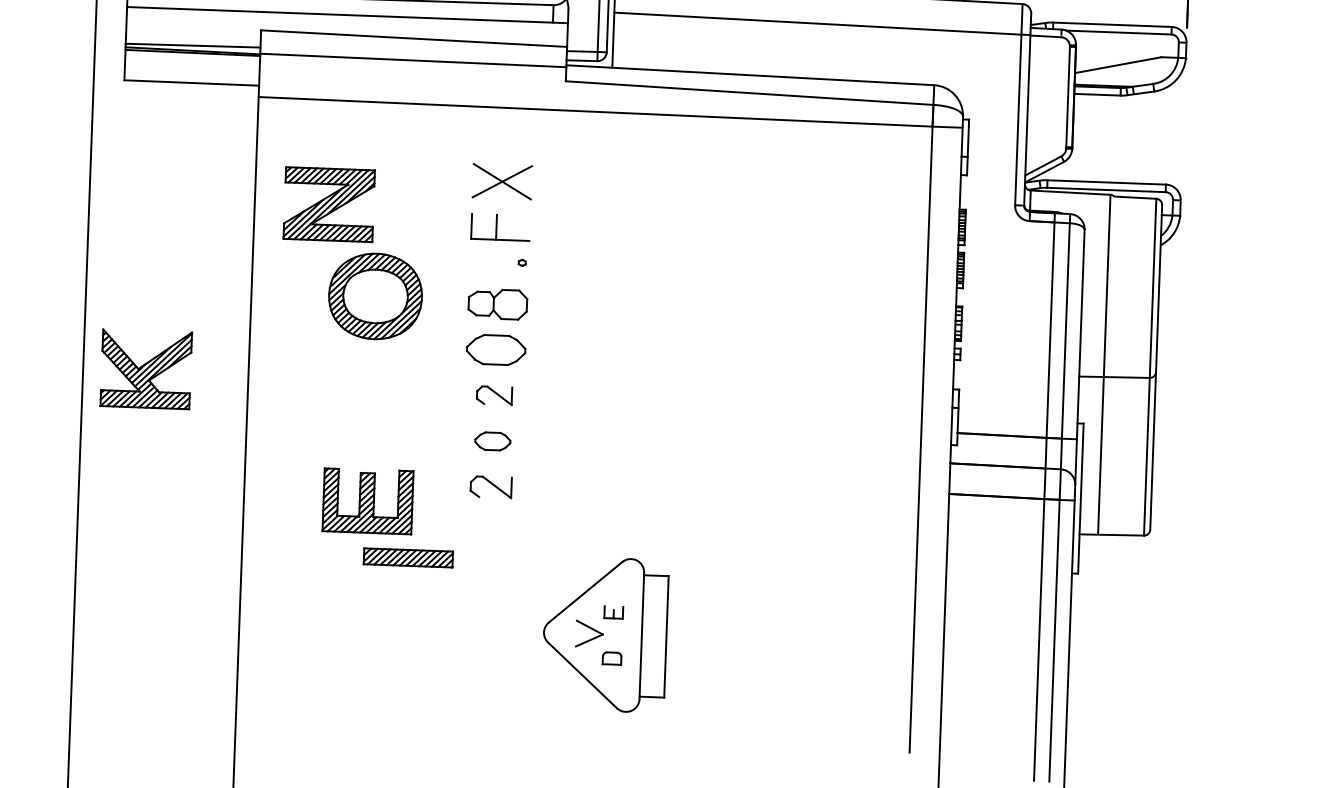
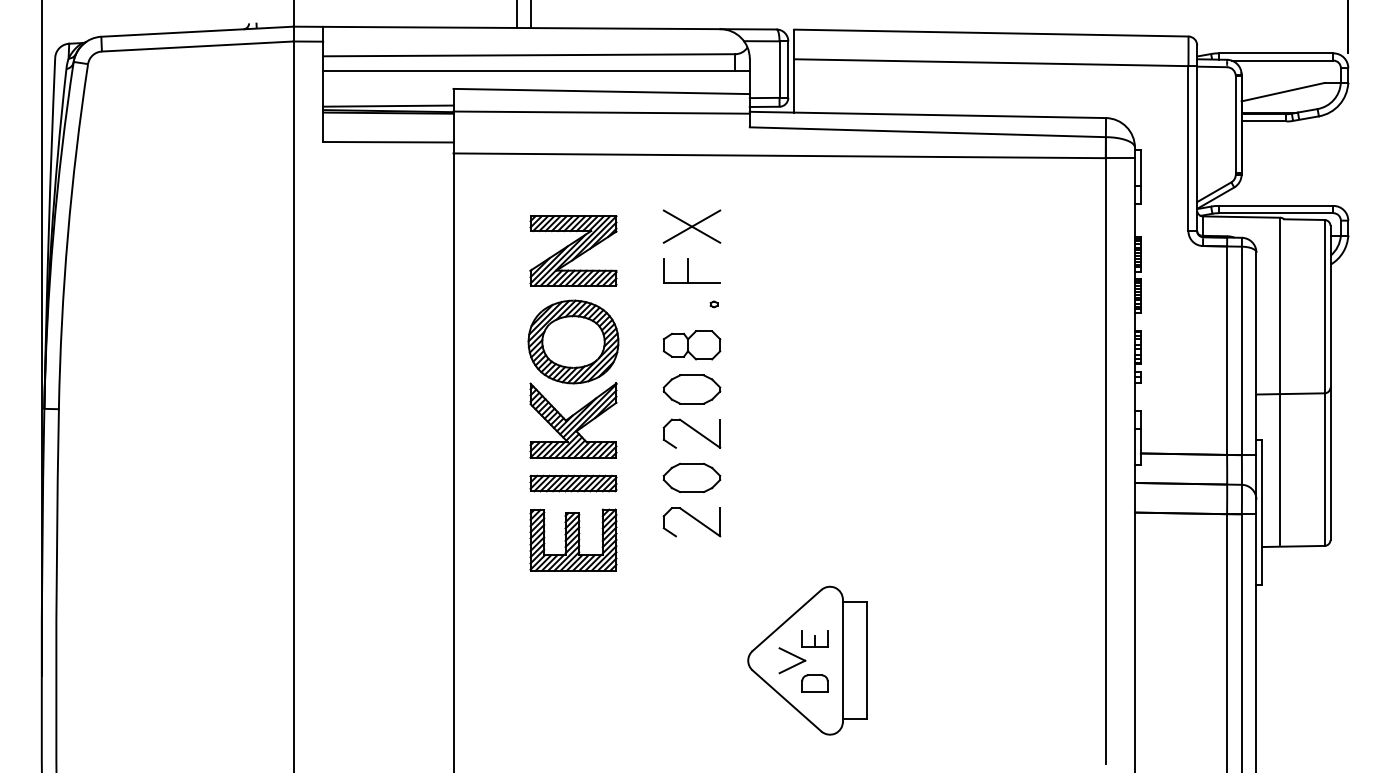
part: (329, 204) -> (573, 250), moved
part: (146, 369) -> (573, 420), moved
part: (493, 395) -> (691, 433), size x1.67
part: (492, 440) -> (691, 477), size x1.67
part: (490, 487) -> (691, 522), size x1.43
part: (408, 557) -> (573, 483), moved
part: (613, 611) -> (814, 638), size x1.43
part: (611, 658) -> (814, 683), size x1.43

